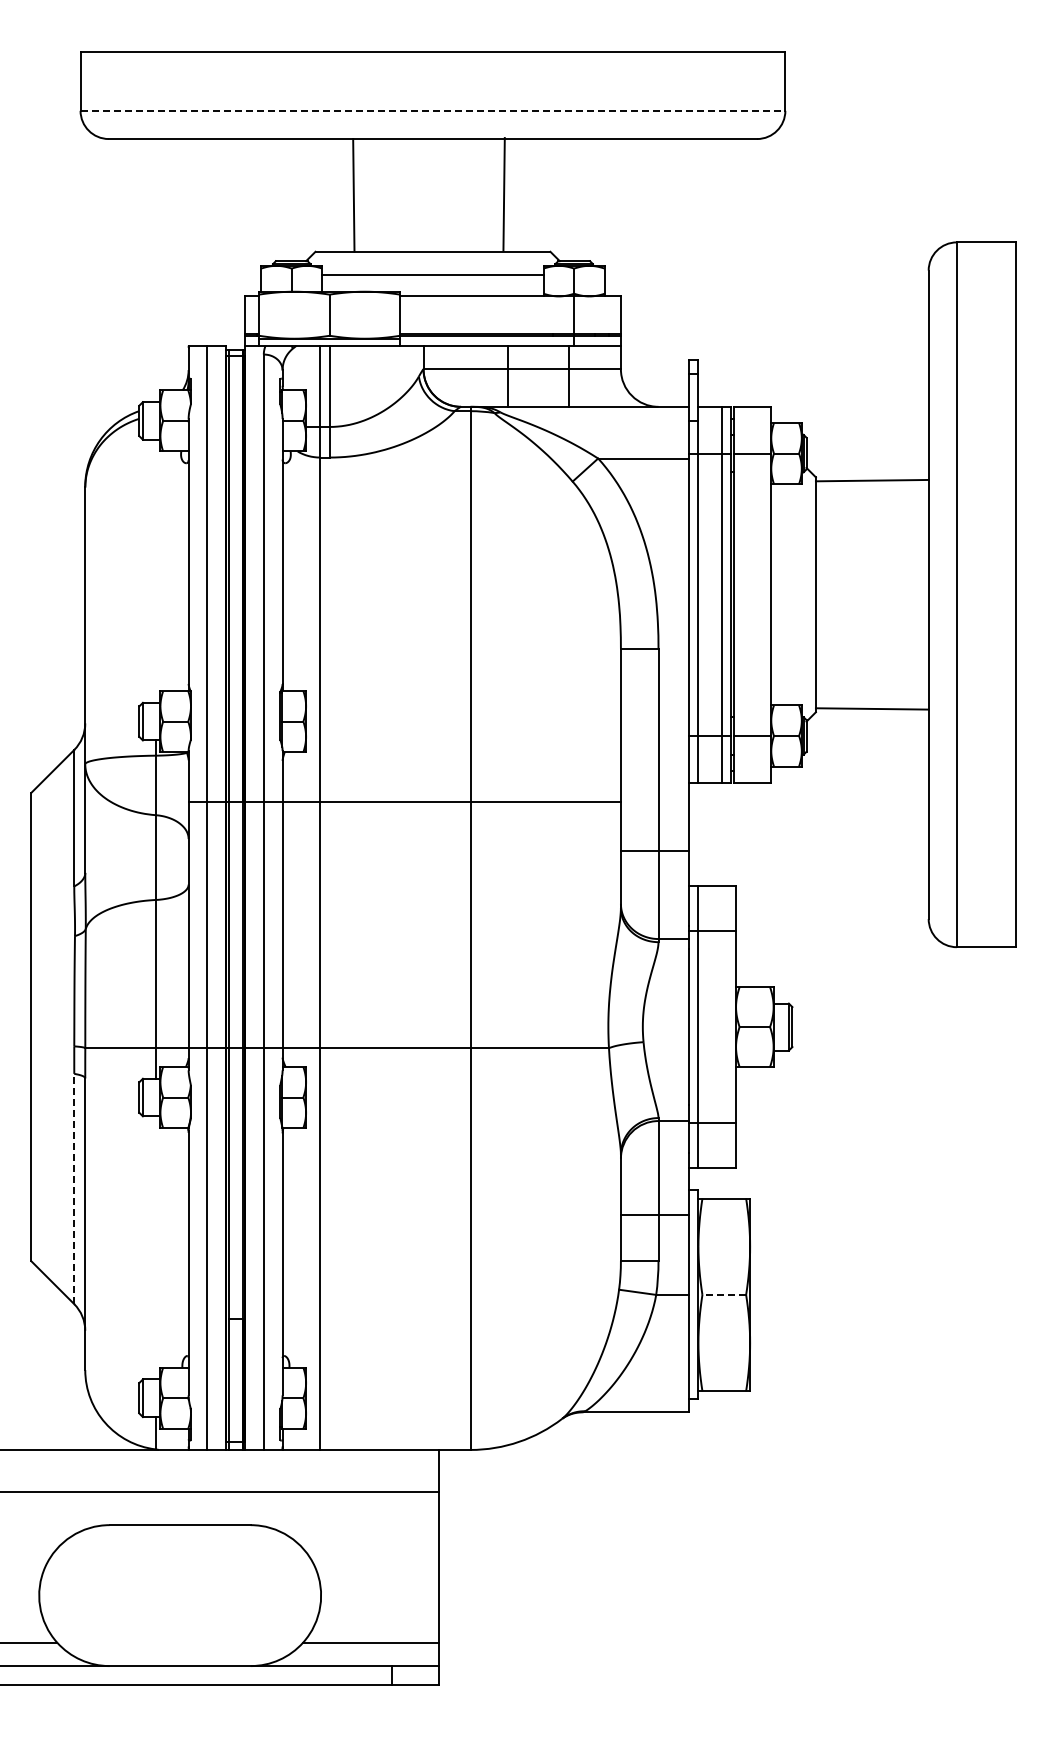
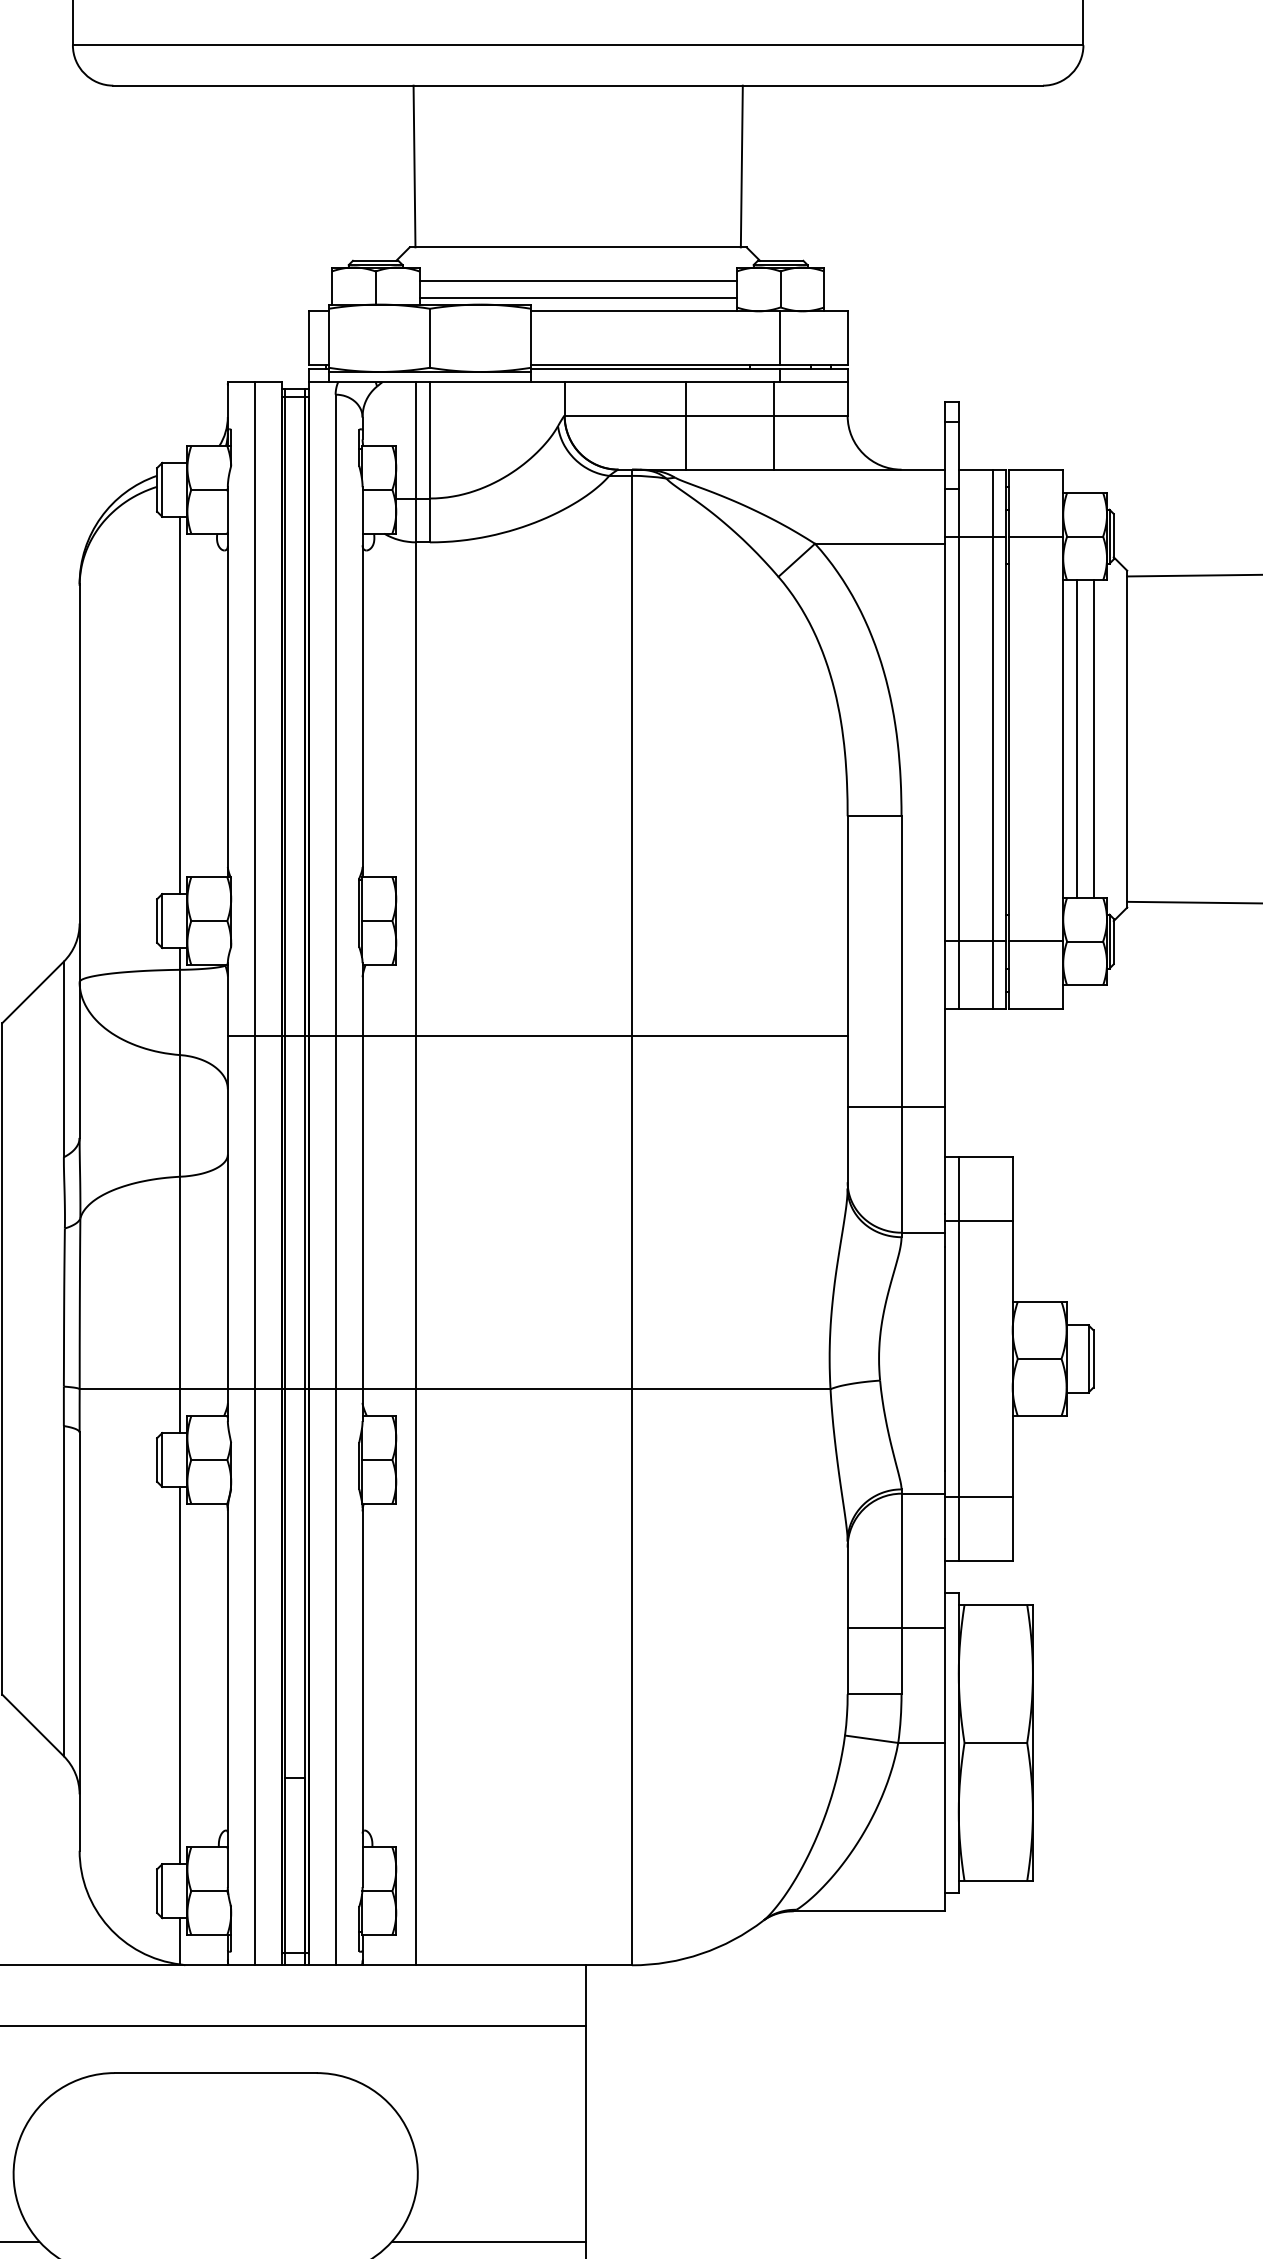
line: (433, 110) -> (578, 44), dashed -> solid
line: (503, 194) -> (740, 166), moved
line: (353, 195) -> (414, 166), moved
line: (432, 287) -> (577, 298), added
line: (155, 570) -> (180, 704), added
line: (780, 594) -> (1076, 738), added
line: (792, 594) -> (1093, 738), added
line: (74, 1188) -> (64, 1590), dashed -> solid
line: (155, 1247) -> (180, 1674), added
line: (724, 1294) -> (996, 1742), dashed -> solid

